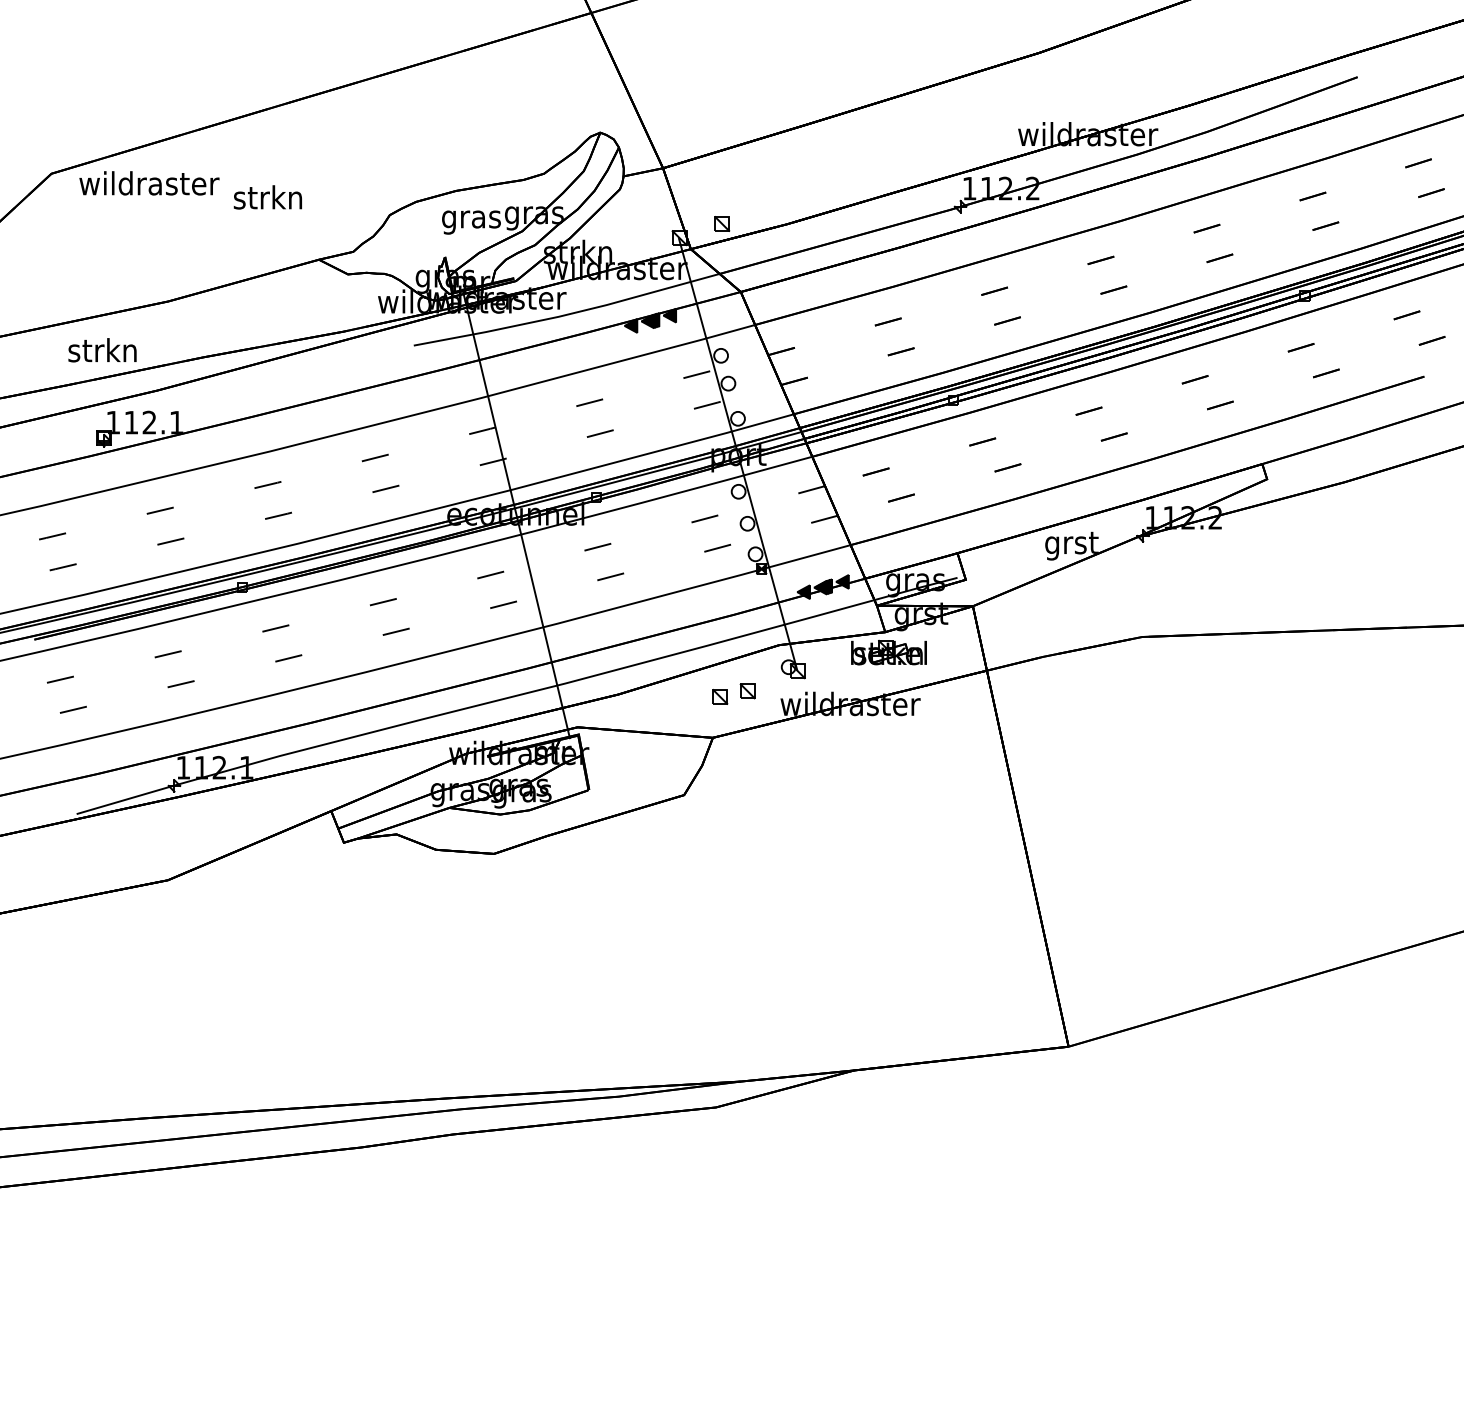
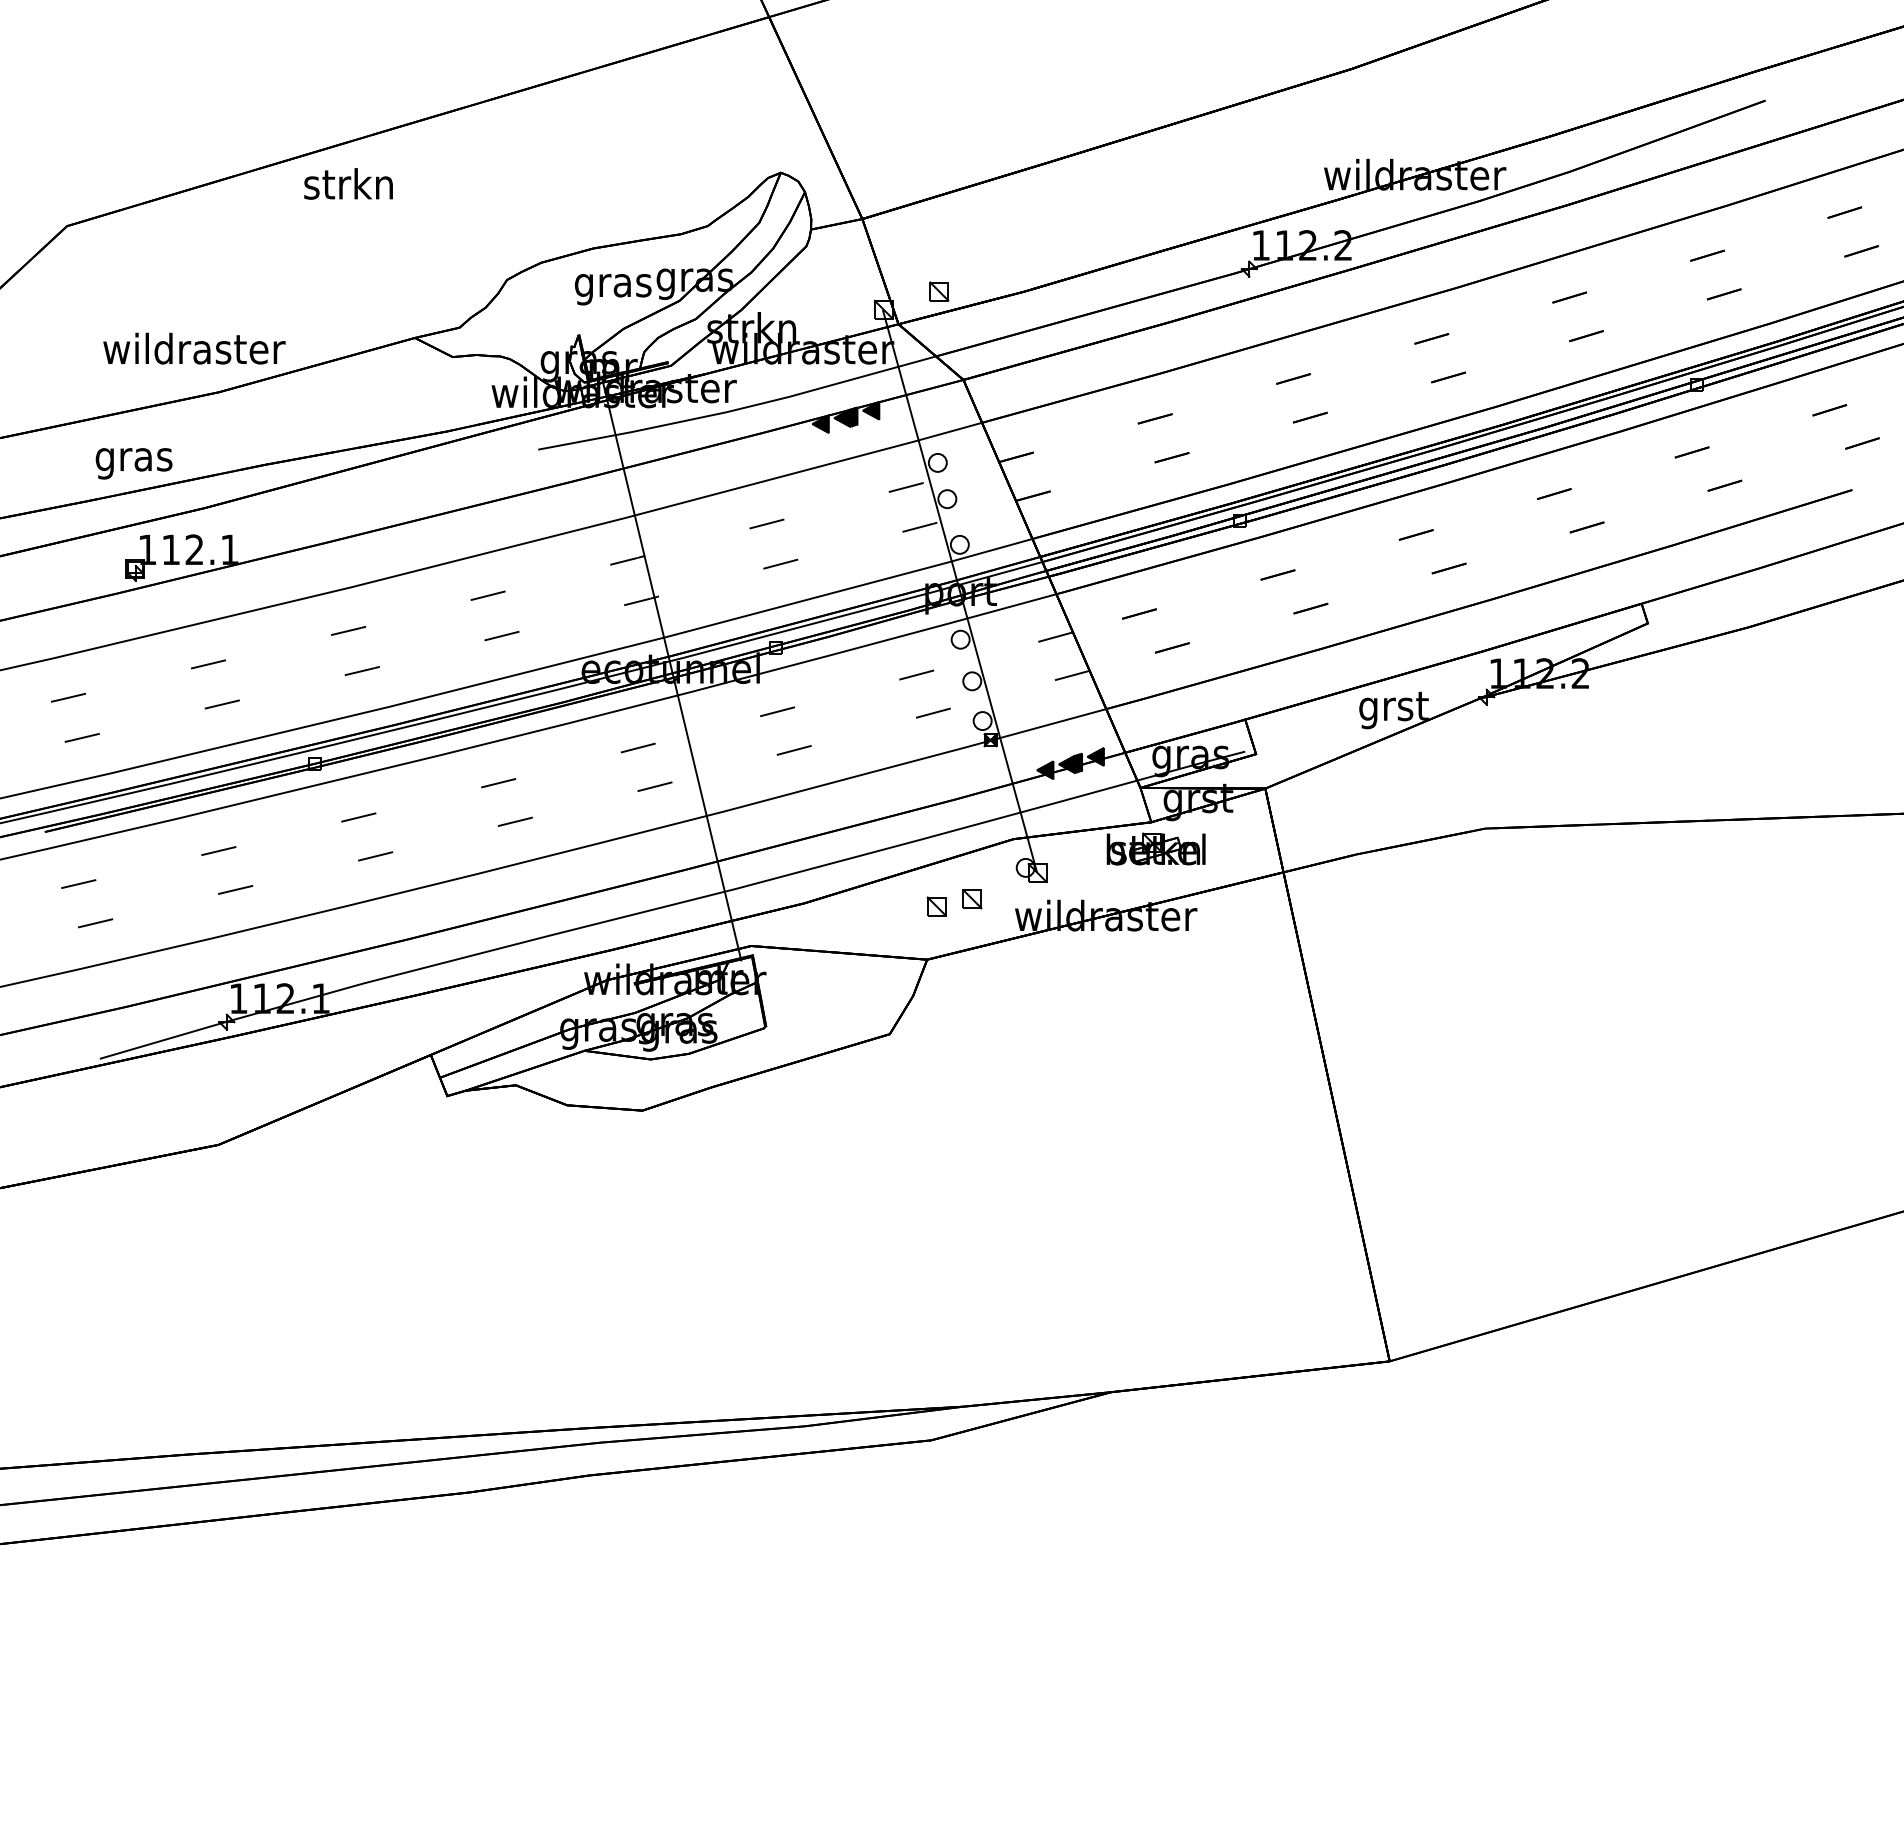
text: (149, 183) -> (194, 348), moved
text: (267, 197) -> (348, 183), moved
text: (102, 353) -> (133, 459), strkn -> gras

